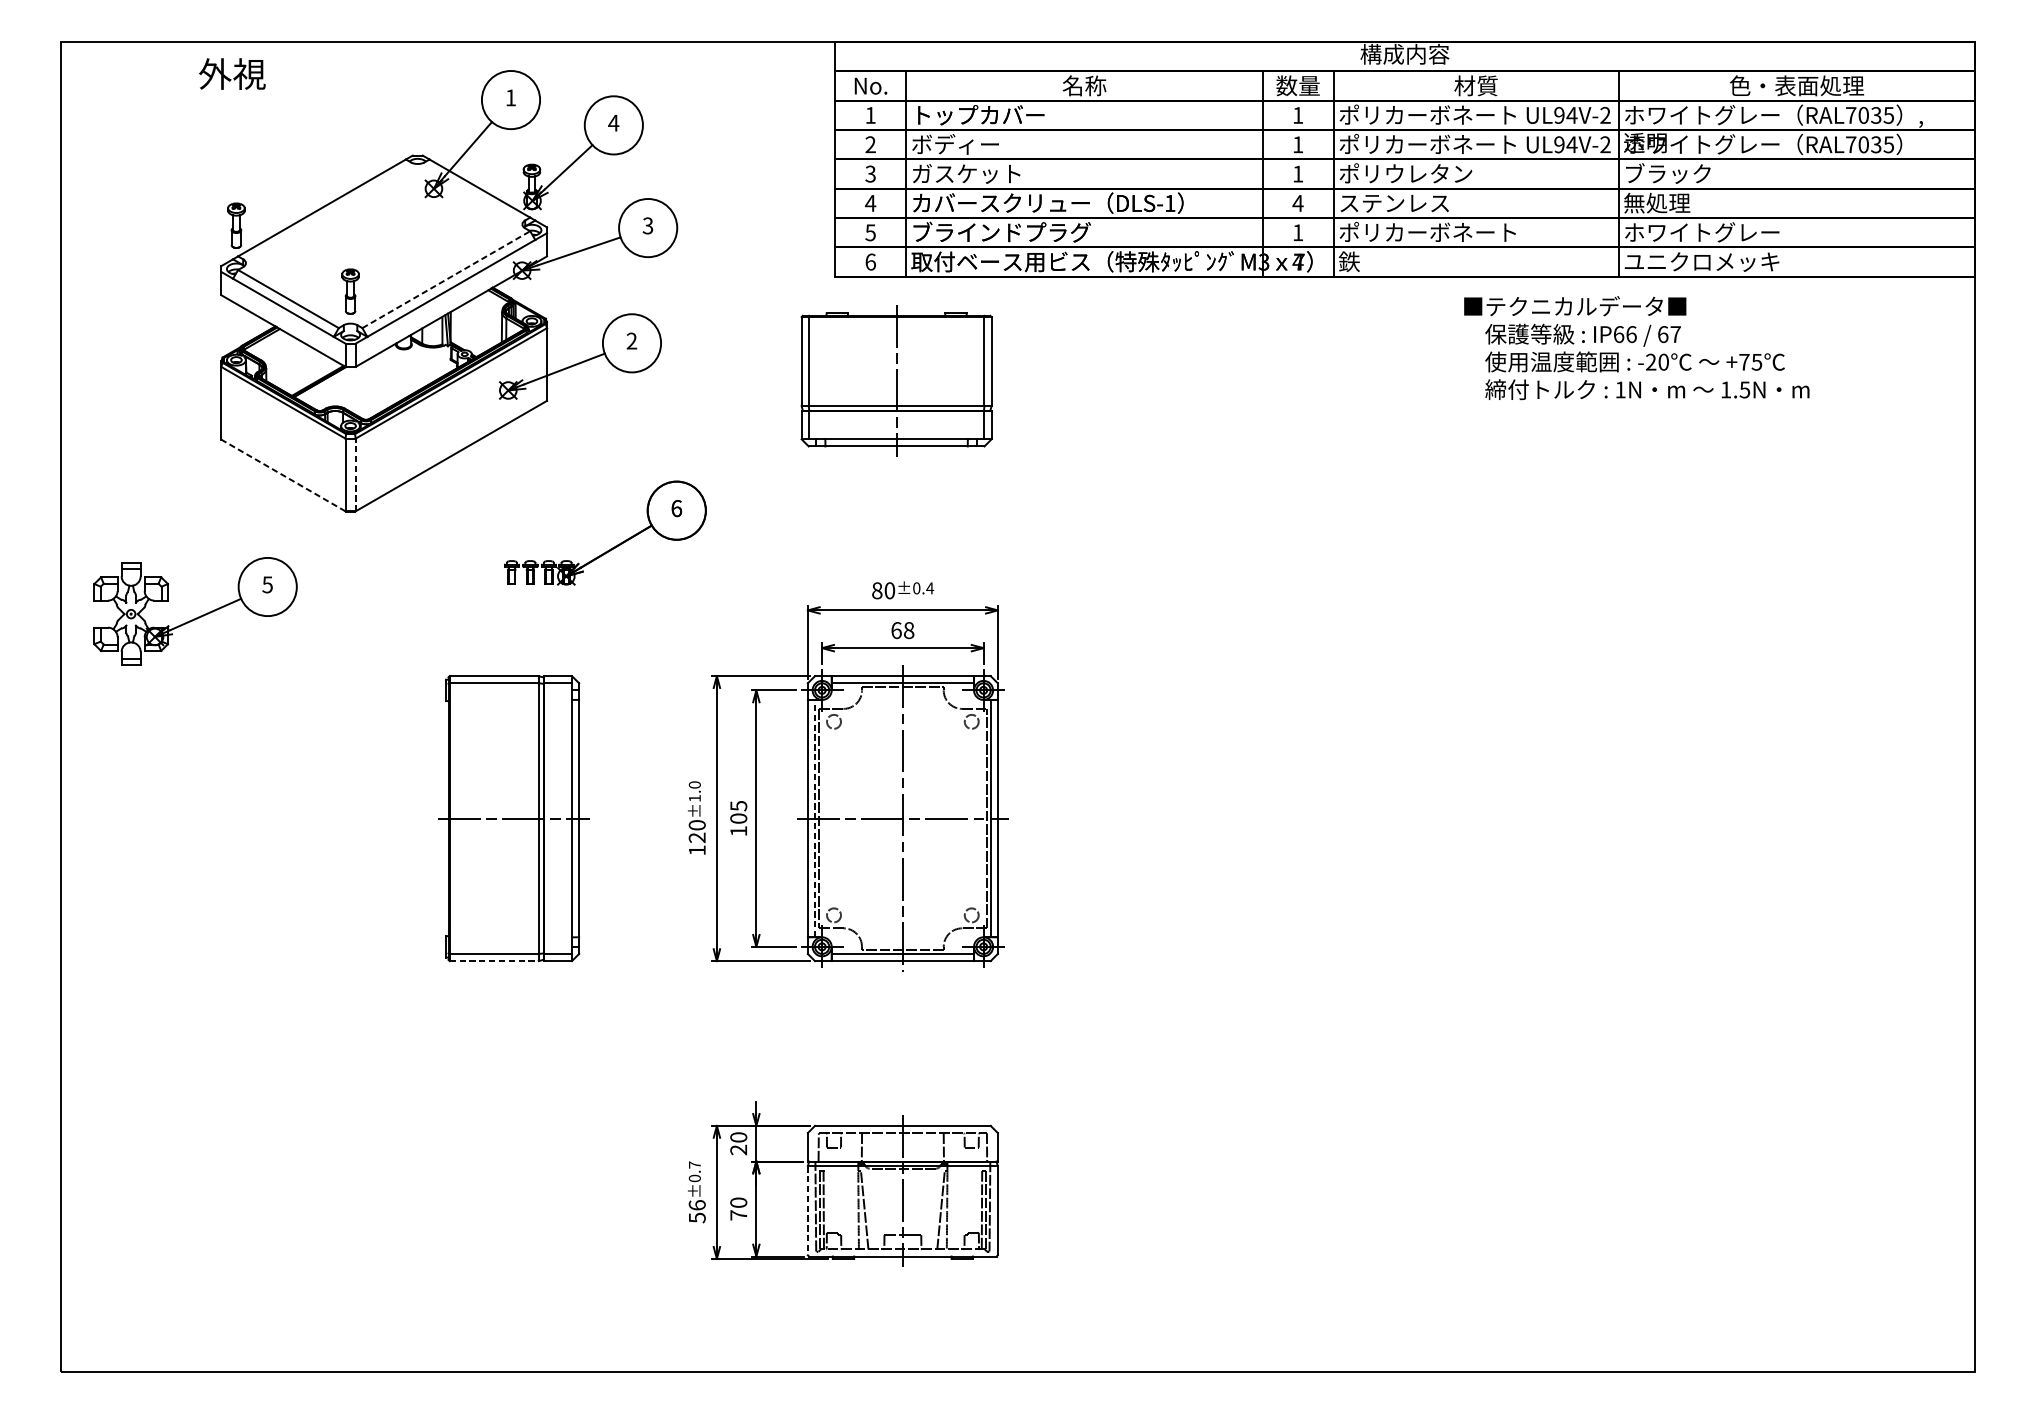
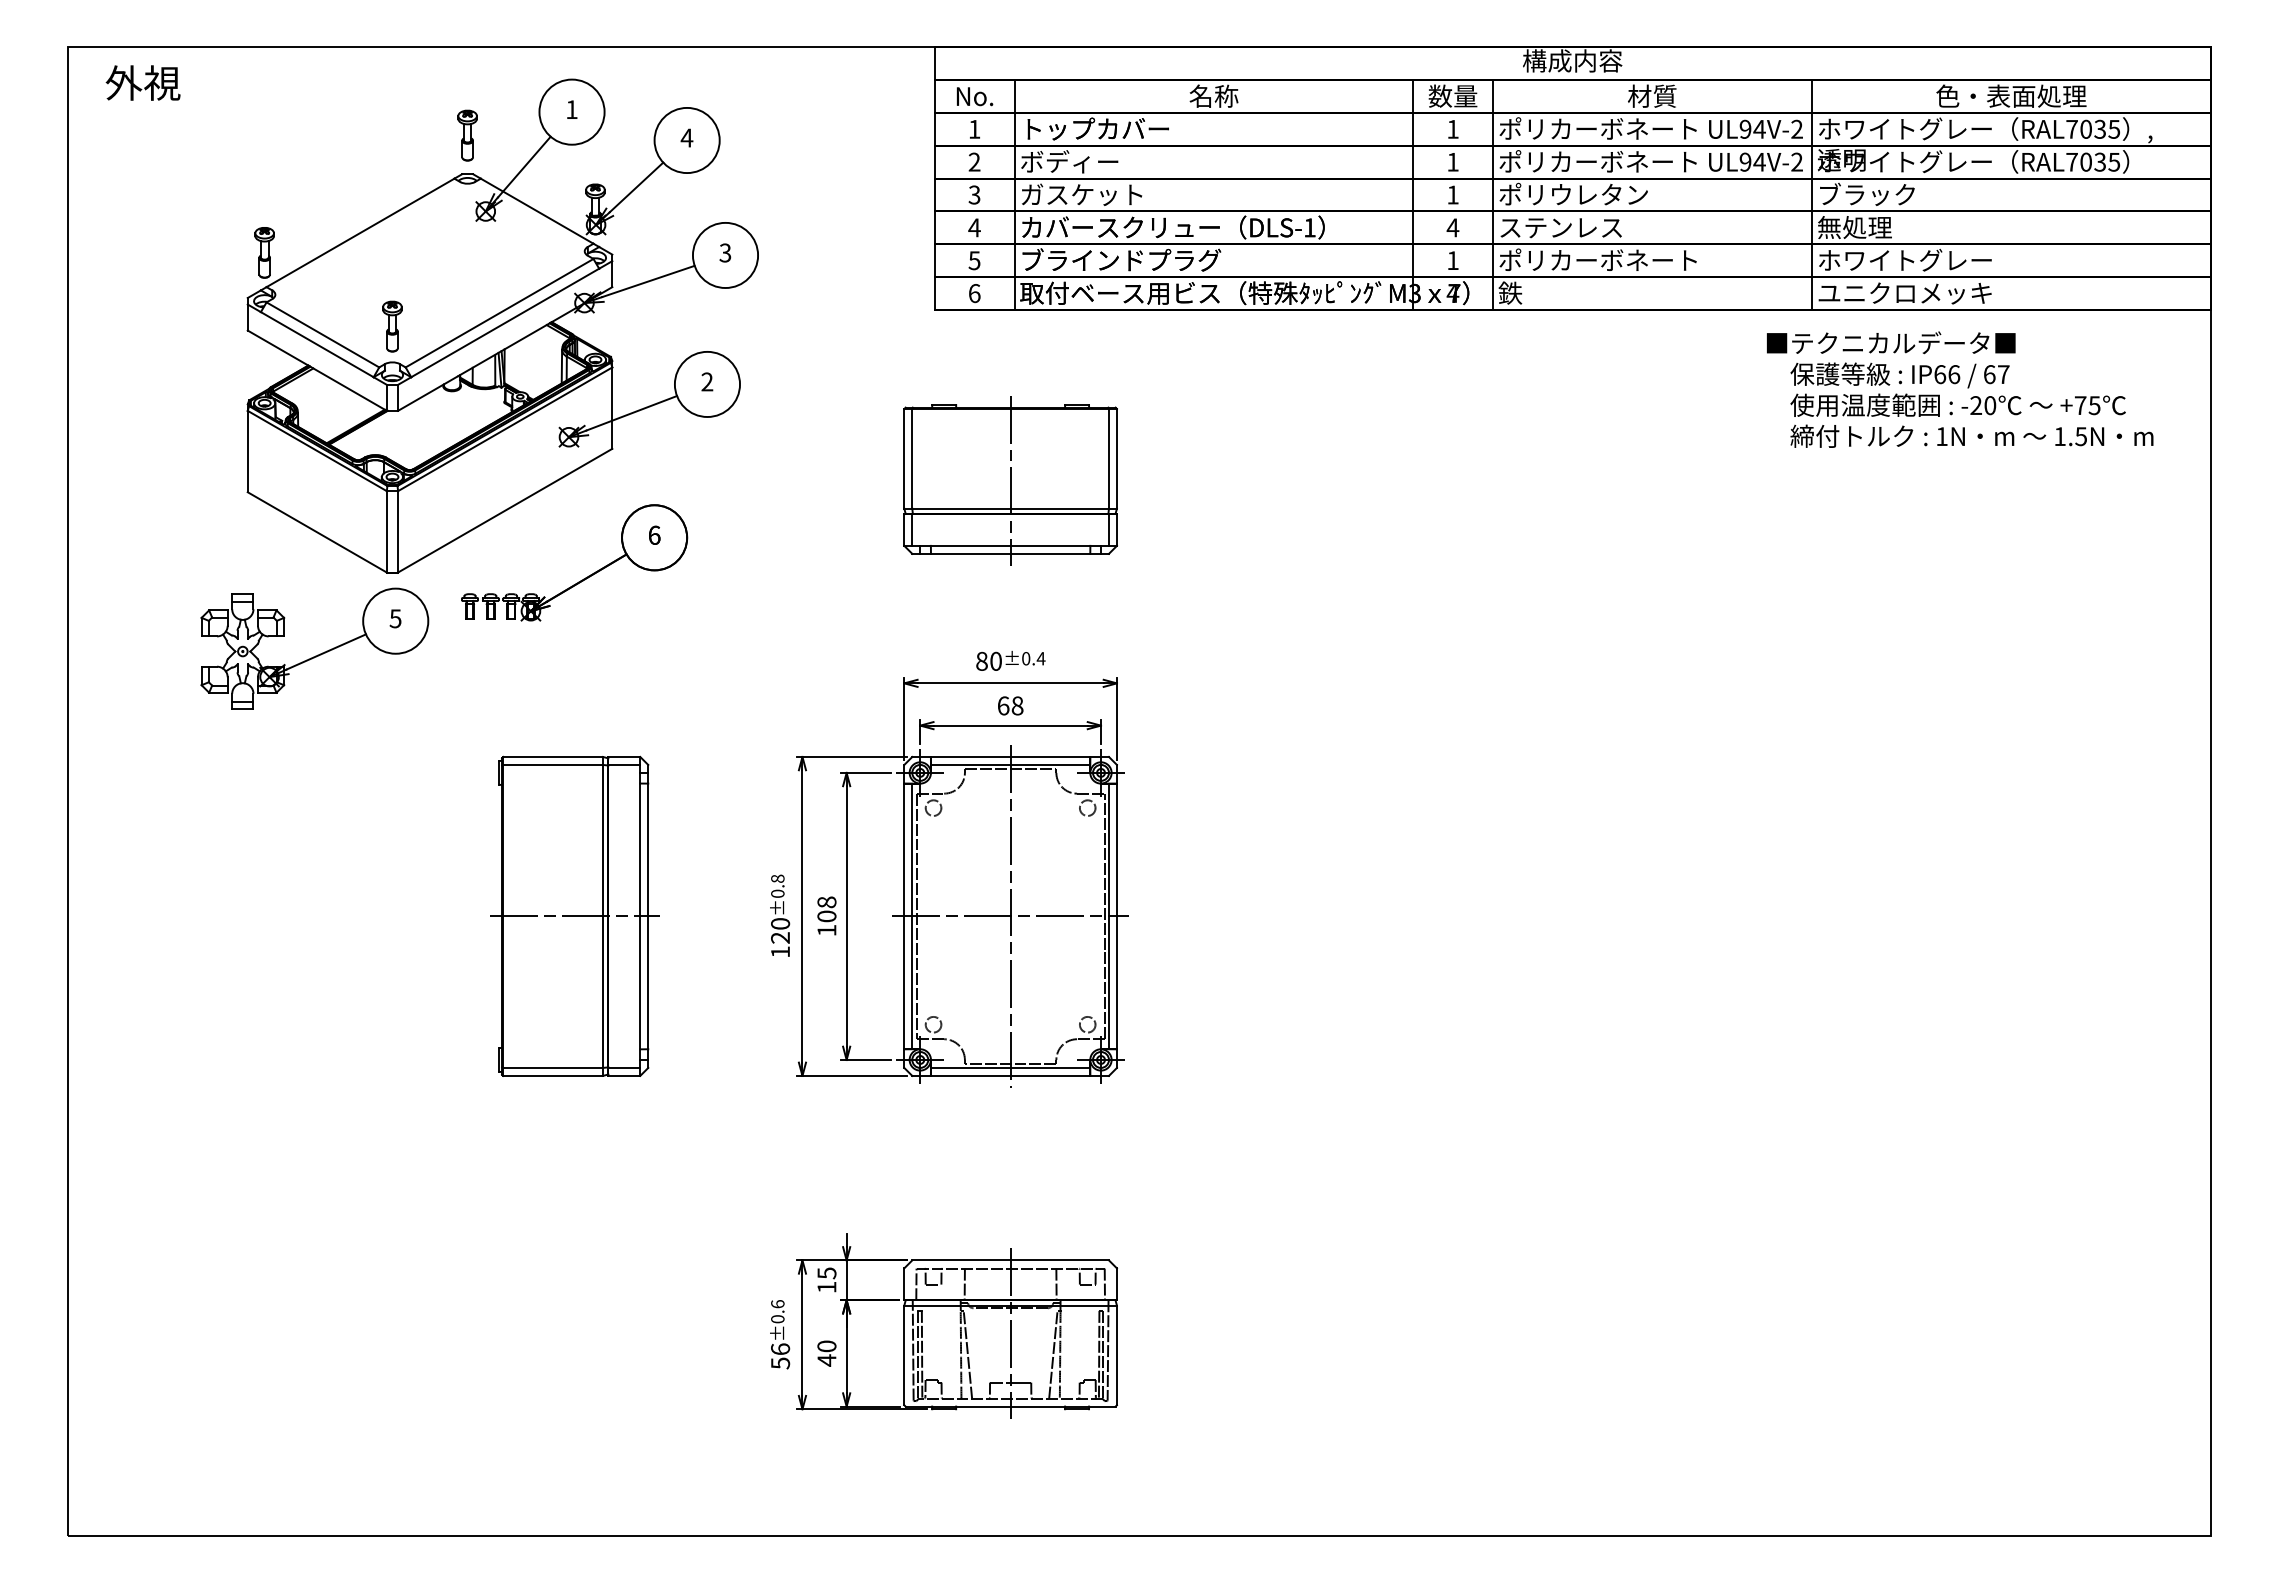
text: (231, 73) -> (142, 82), moved
part: (417, 120) -> (467, 135), added
line: (447, 279) -> (500, 312), dashed -> solid
text: (1637, 347) -> (1960, 389), moved
part: (896, 380) -> (1010, 480), moved
line: (355, 474) -> (398, 531), dashed -> solid
line: (282, 475) -> (316, 532), dashed -> solid
part: (613, 547) -> (583, 578), moved
part: (197, 616) -> (317, 654), moved
text: (694, 790) -> (777, 885), ±1.0 -> ±0.8
text: (738, 806) -> (826, 902), 105 -> 108
line: (815, 818) -> (912, 916), dashed -> solid
line: (494, 960) -> (553, 1075), dashed -> solid
text: (738, 1143) -> (826, 1280), 20 -> 15
text: (694, 1165) -> (777, 1304), ±0.7 -> ±0.6
line: (808, 1210) -> (904, 1355), dashed -> solid
text: (738, 1215) -> (826, 1360), 70 -> 40

